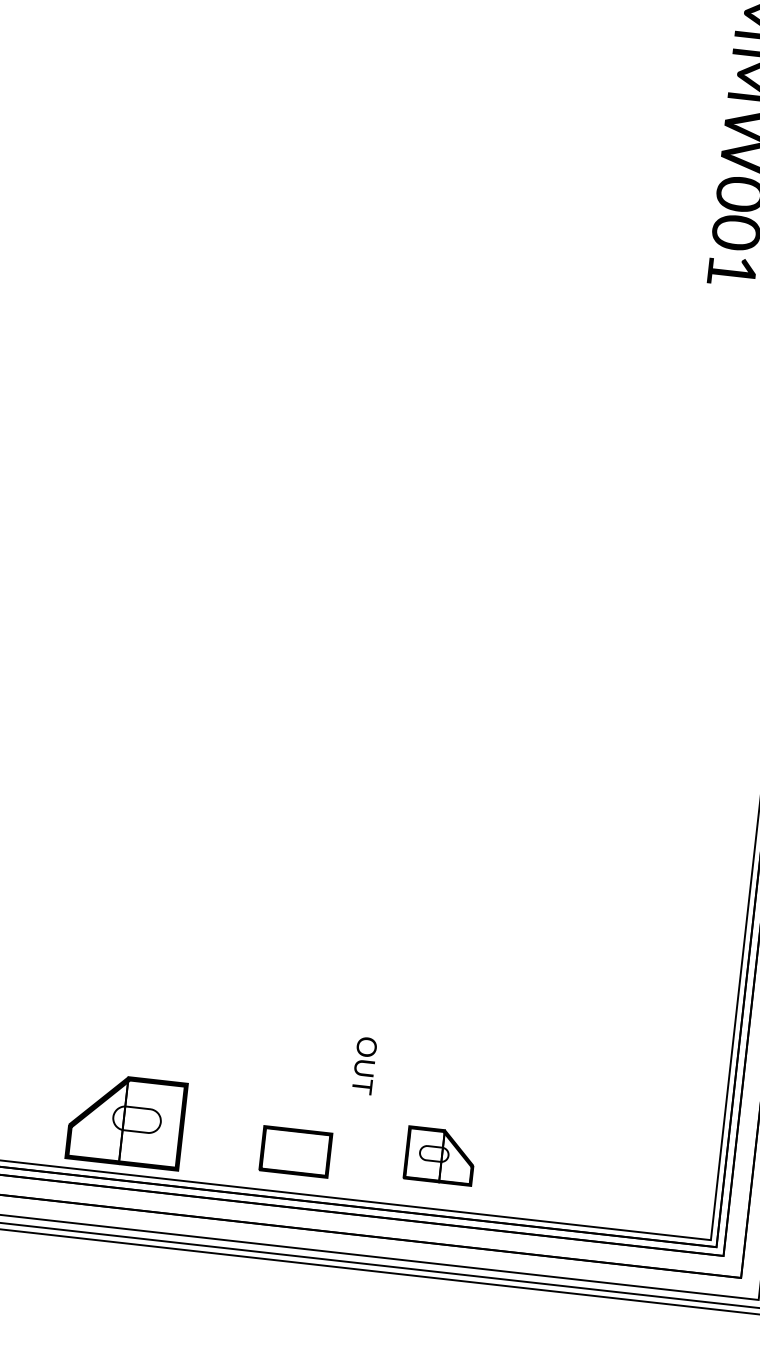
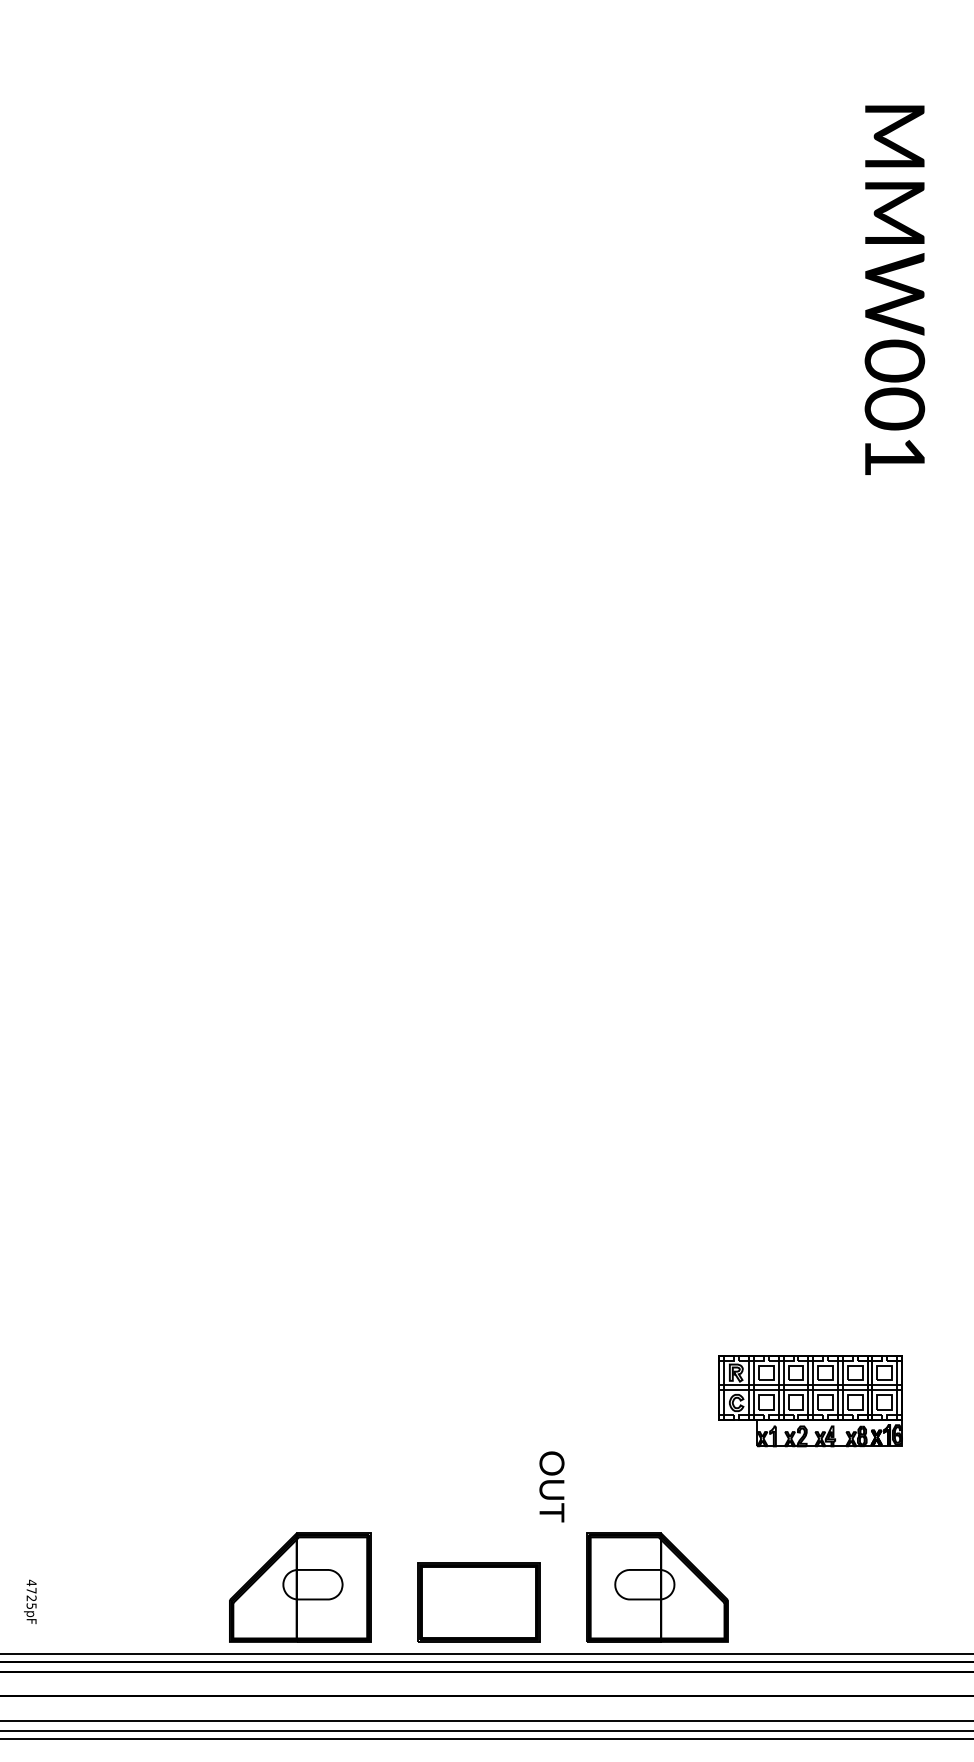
part: (579, 1020) -> (810, 1401), added
part: (126, 1120) -> (300, 1587), moved
part: (295, 1151) -> (478, 1602), size x1.43
part: (440, 1156) -> (657, 1587), size x1.67

